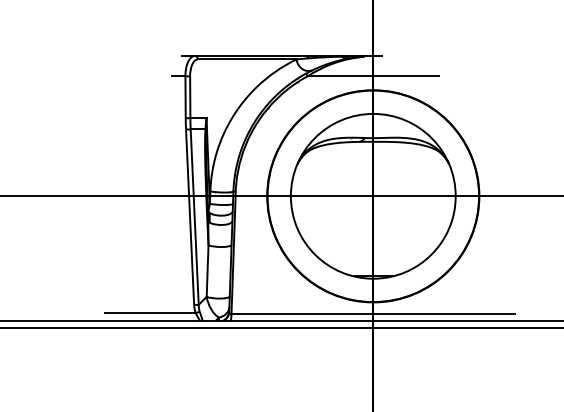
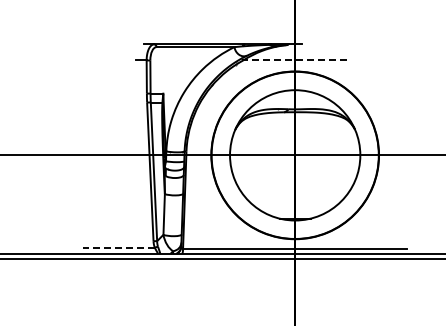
line: (373, 76) -> (295, 60), solid -> dashed
line: (151, 312) -> (119, 247), solid -> dashed

